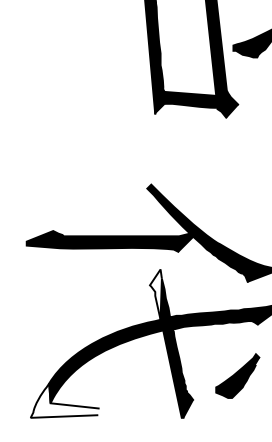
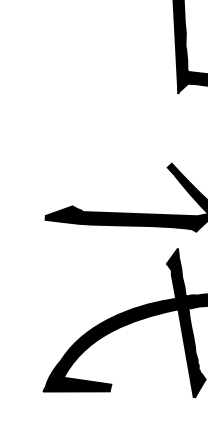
fill: (155, 294) -> (172, 273), added
fill: (64, 400) -> (77, 375), added

